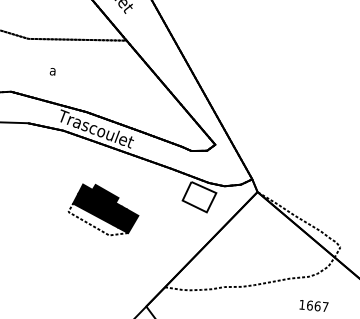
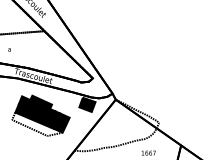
fill: (199, 196) -> (87, 104), added
part: (102, 209) -> (40, 115), size x1.67

